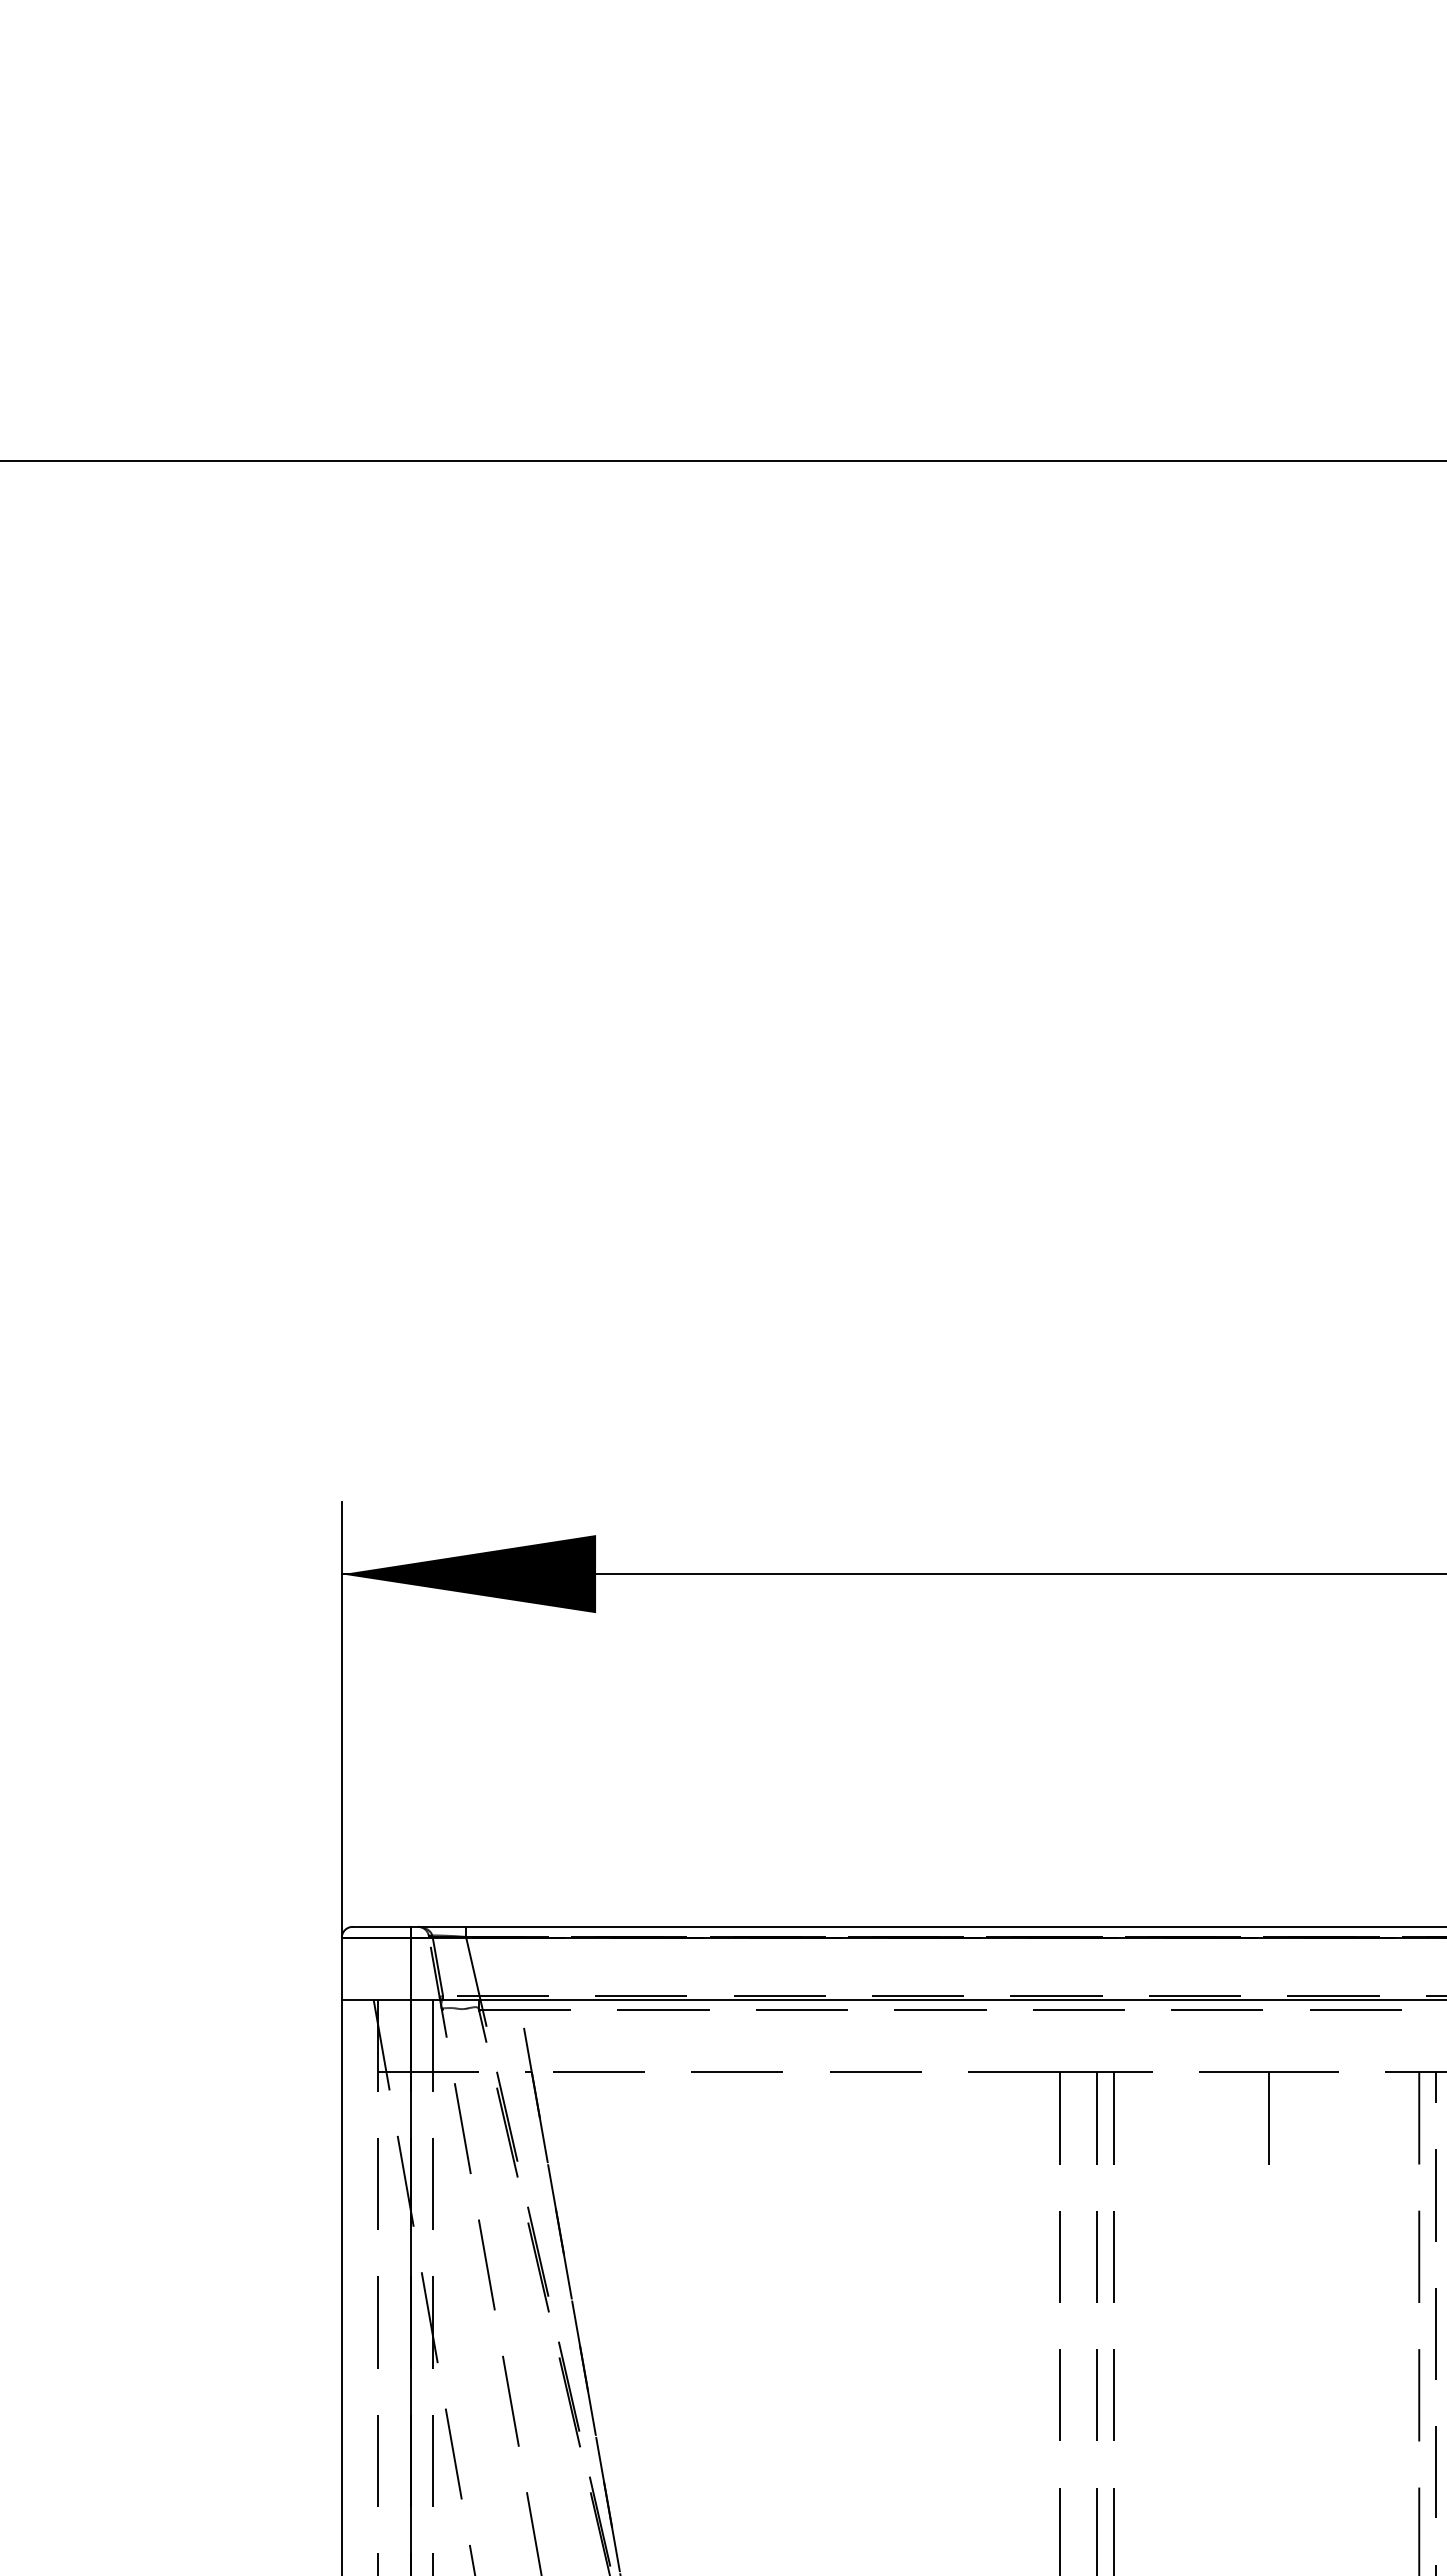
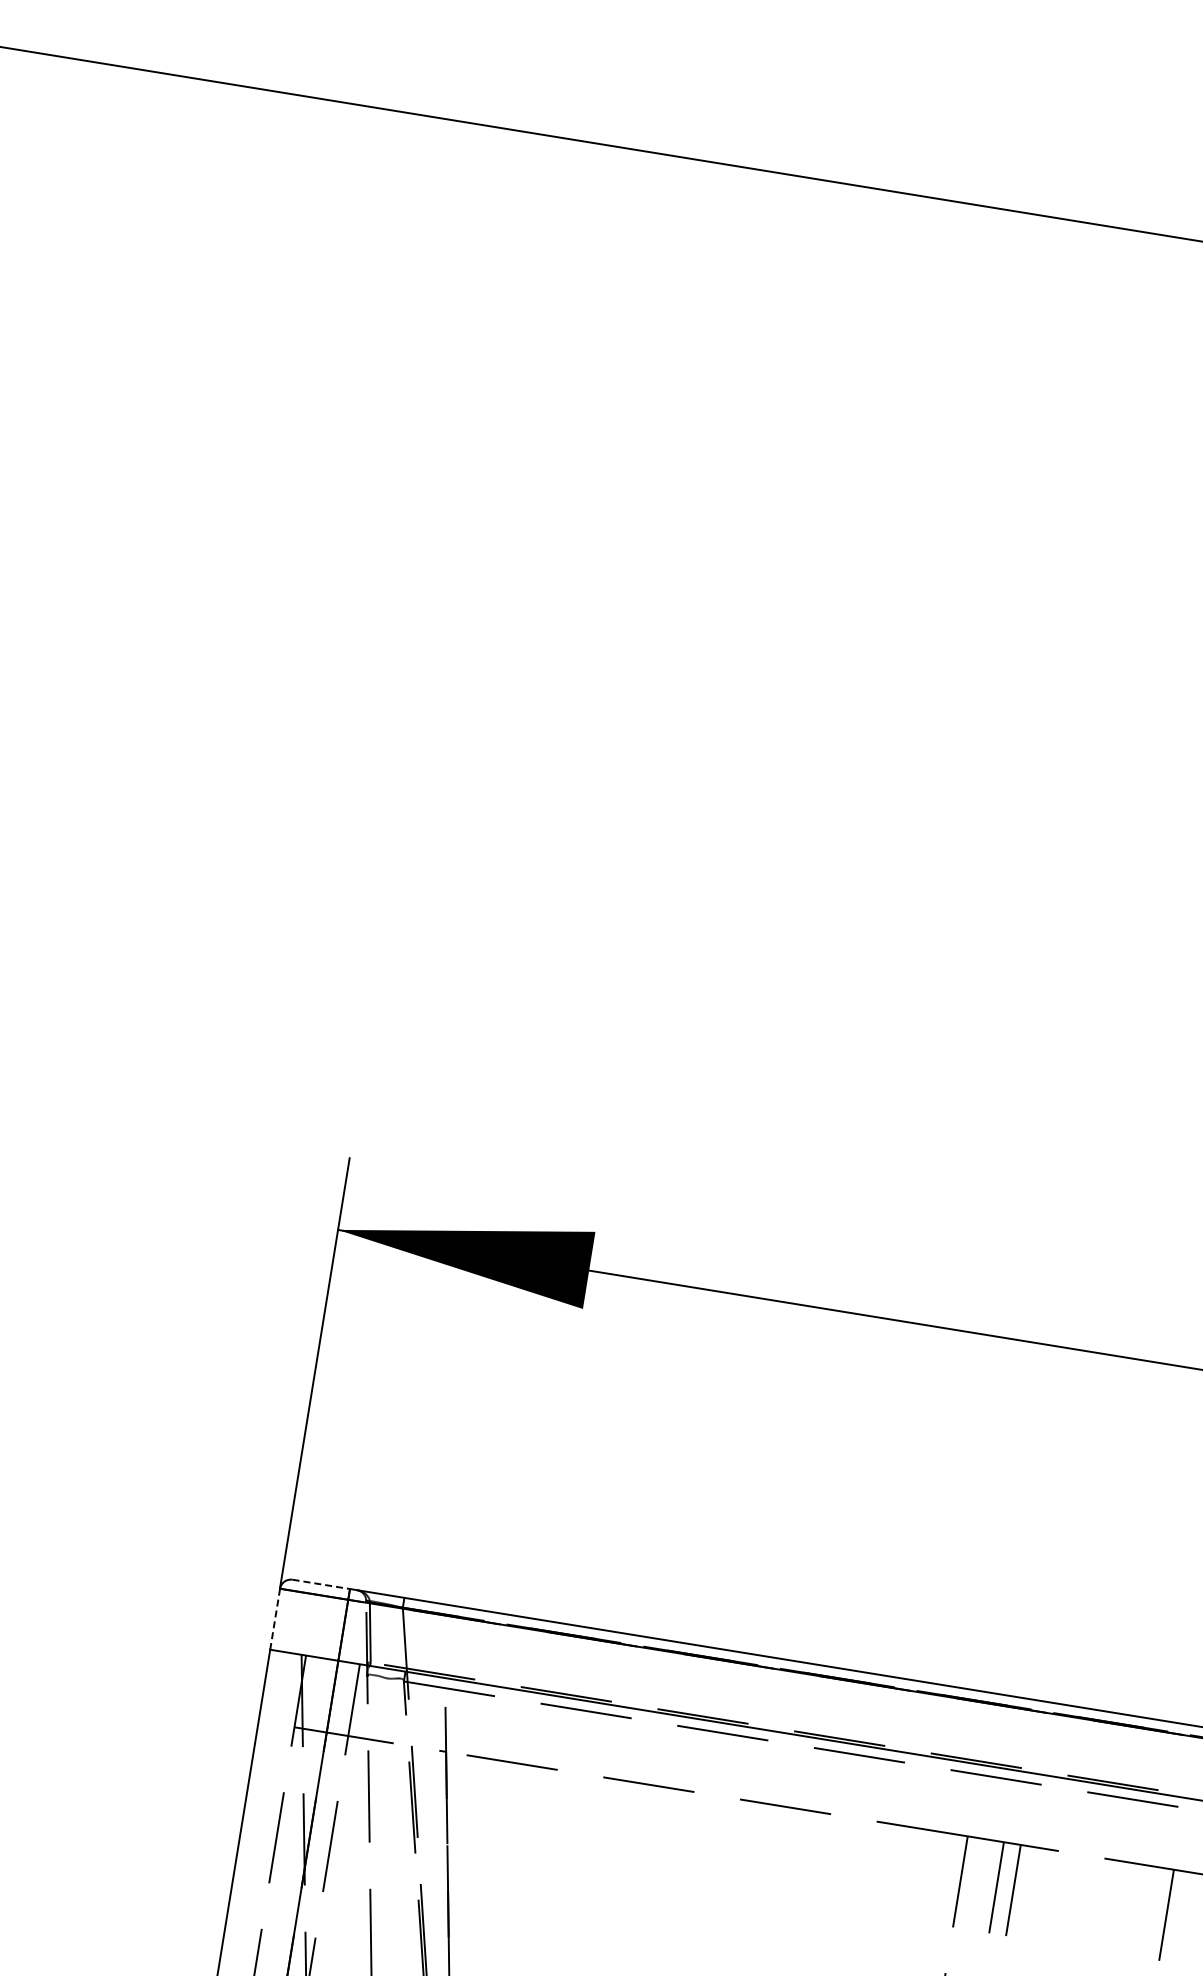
line: (382, 1926) -> (322, 1584), solid -> dashed
line: (341, 1968) -> (274, 1619), solid -> dashed

